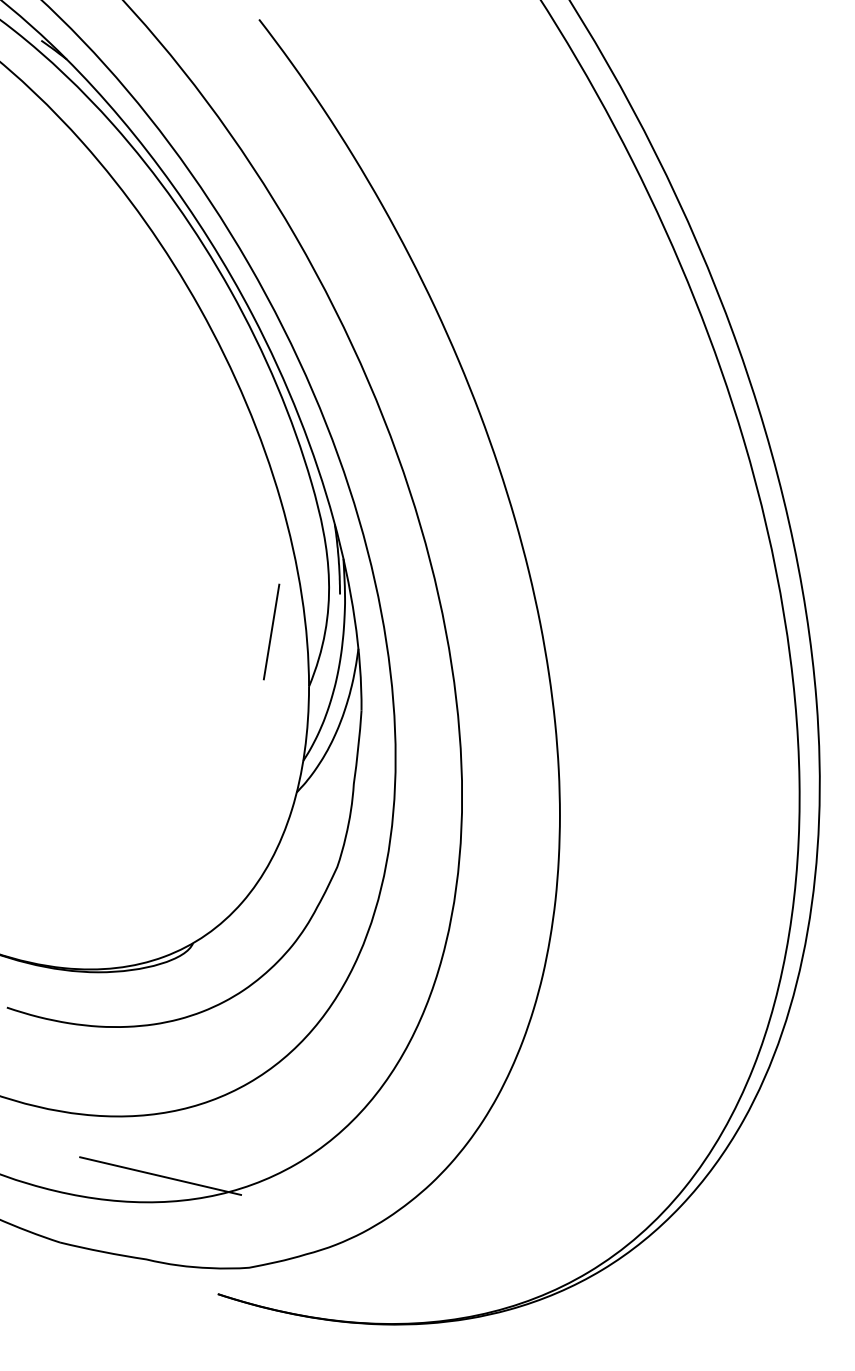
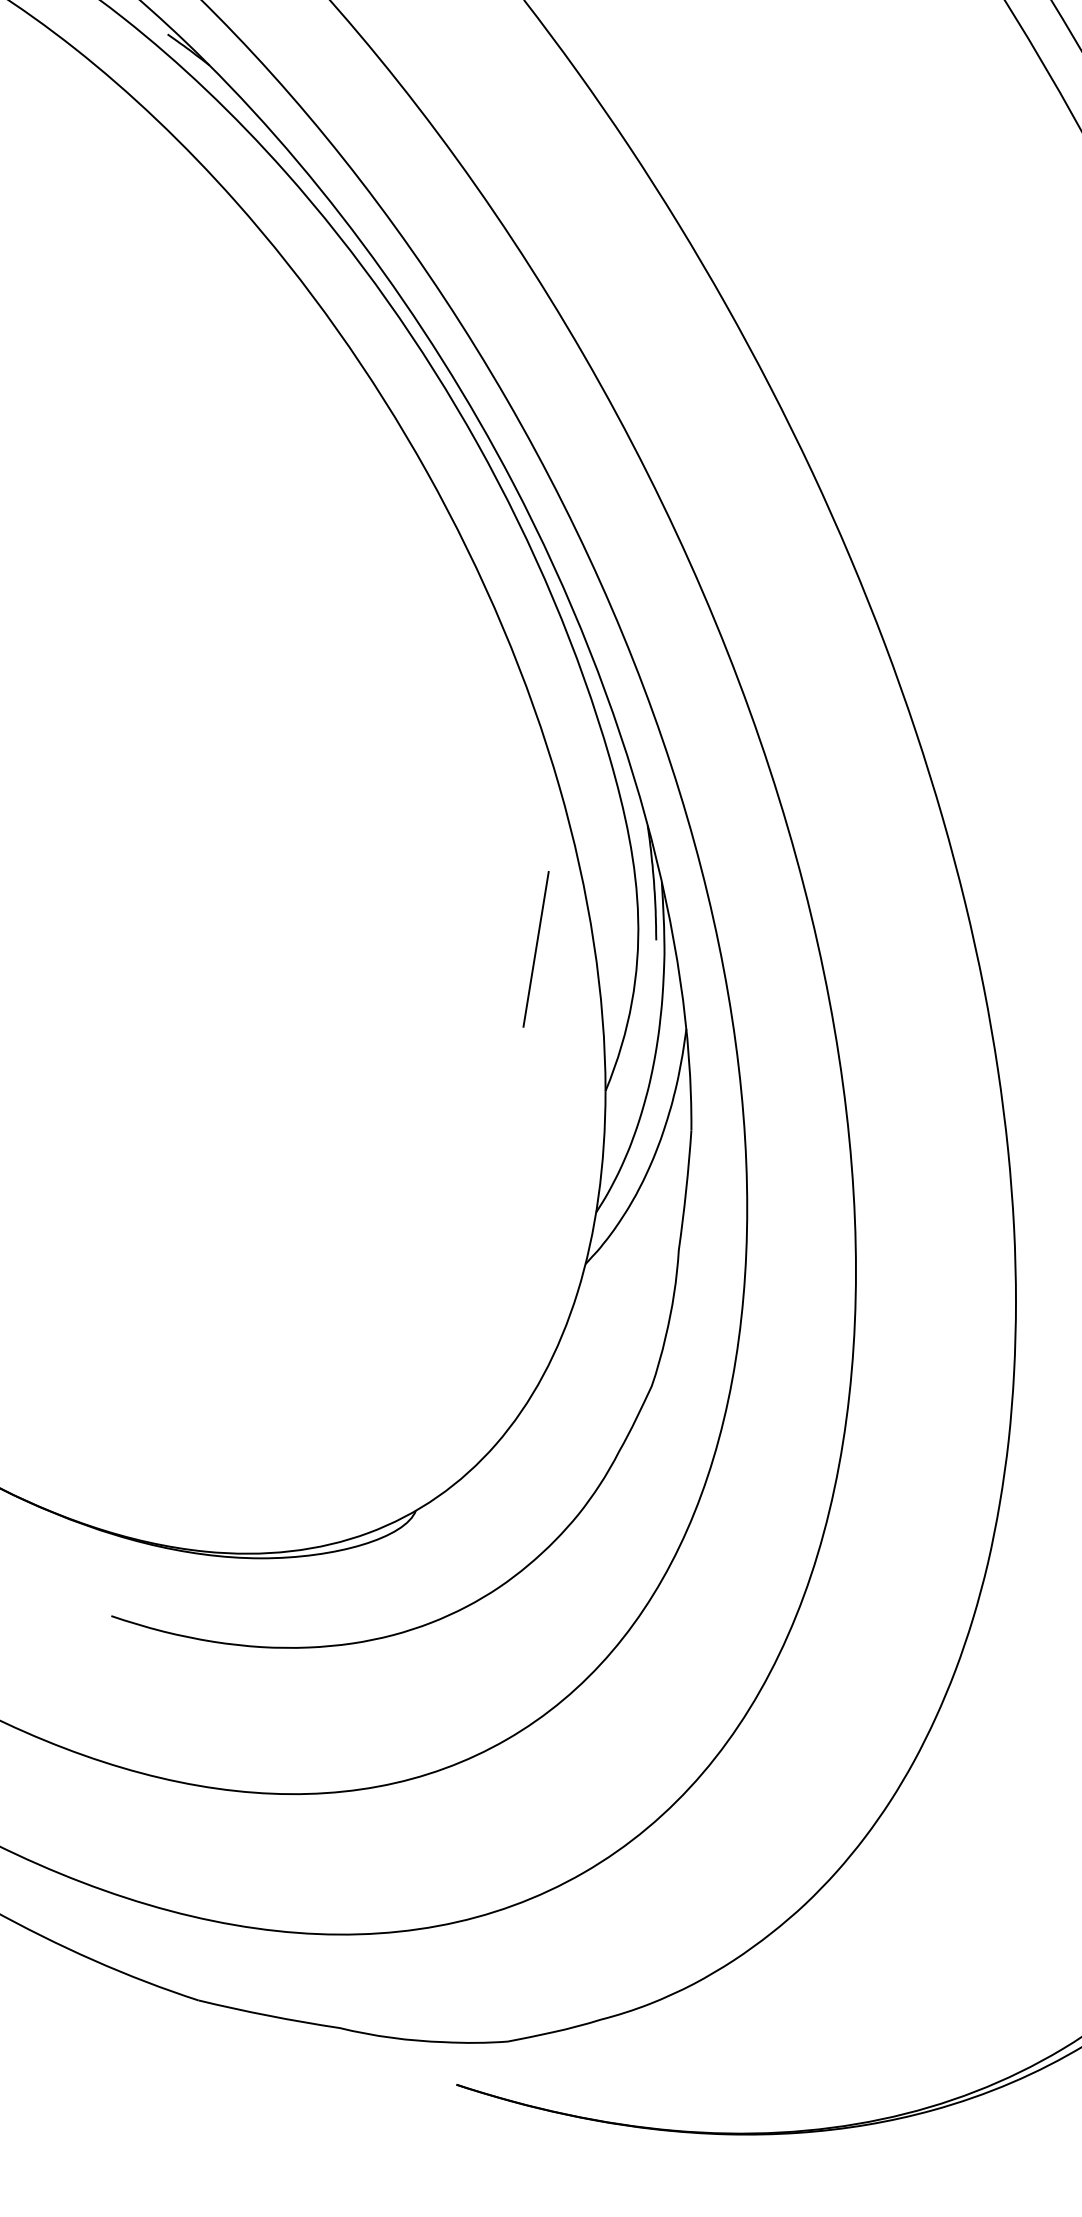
line: (271, 631) -> (535, 948), moved
line: (160, 1175) -> (362, 1890), removed

